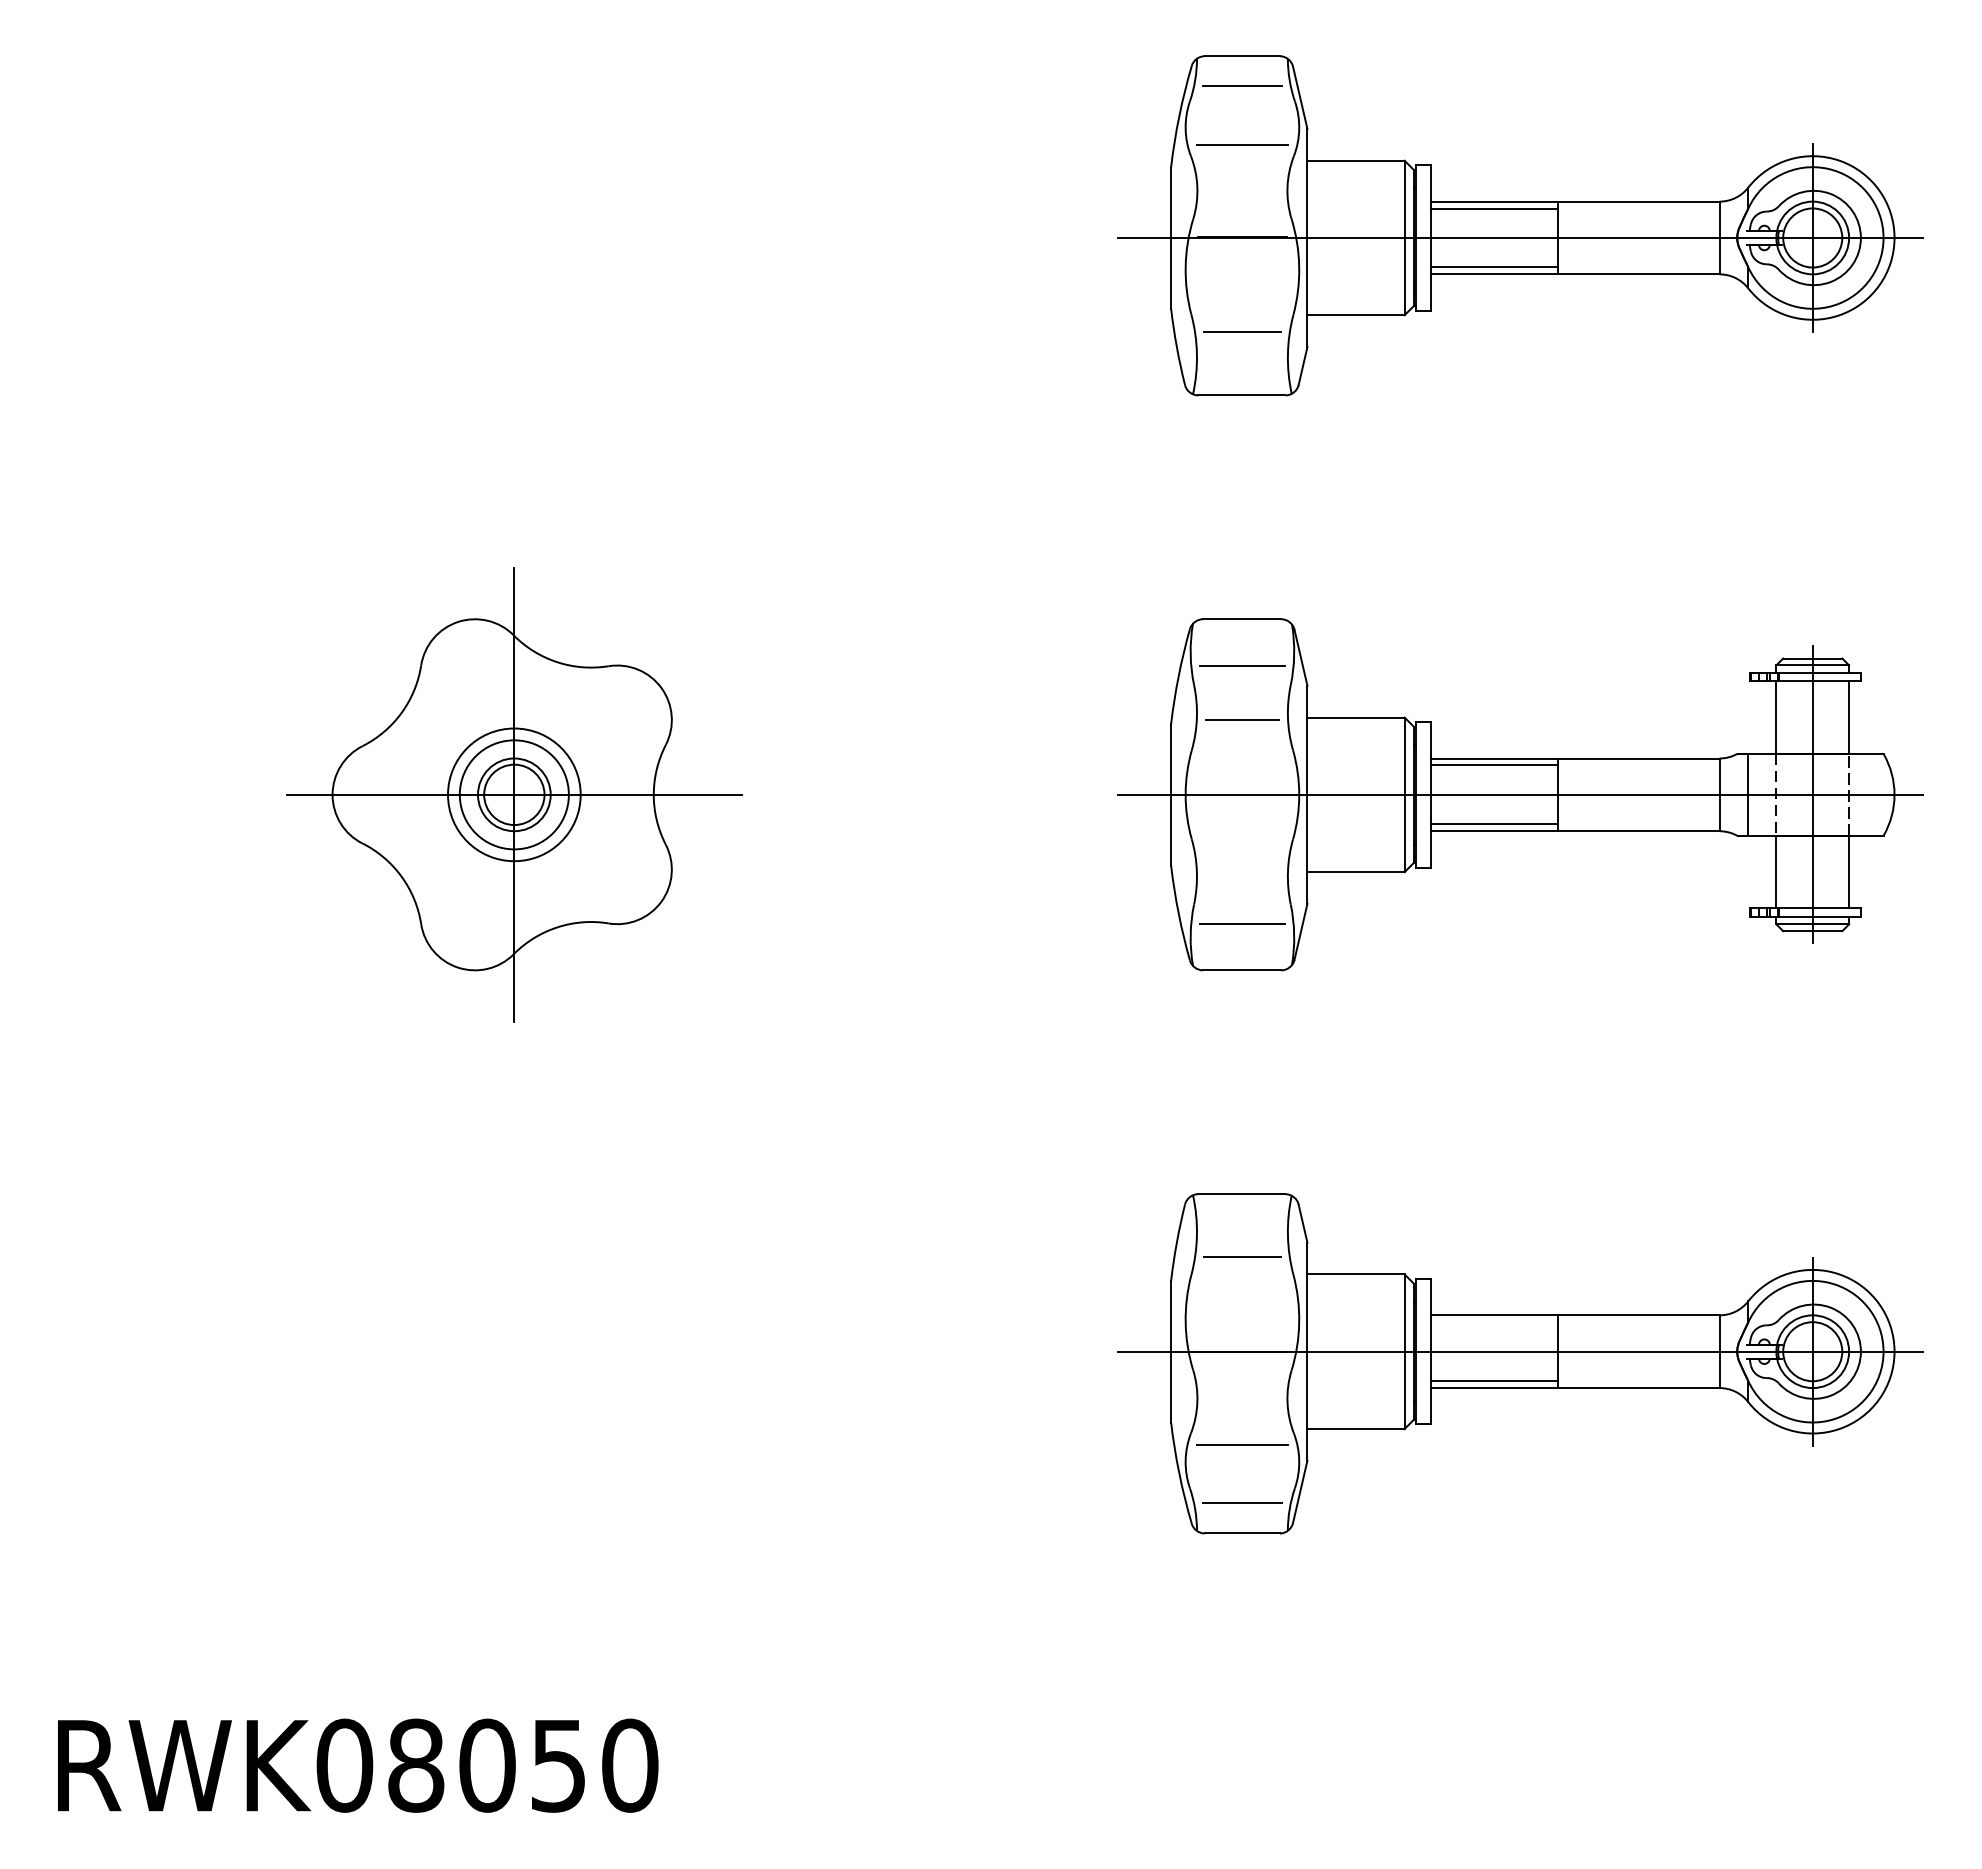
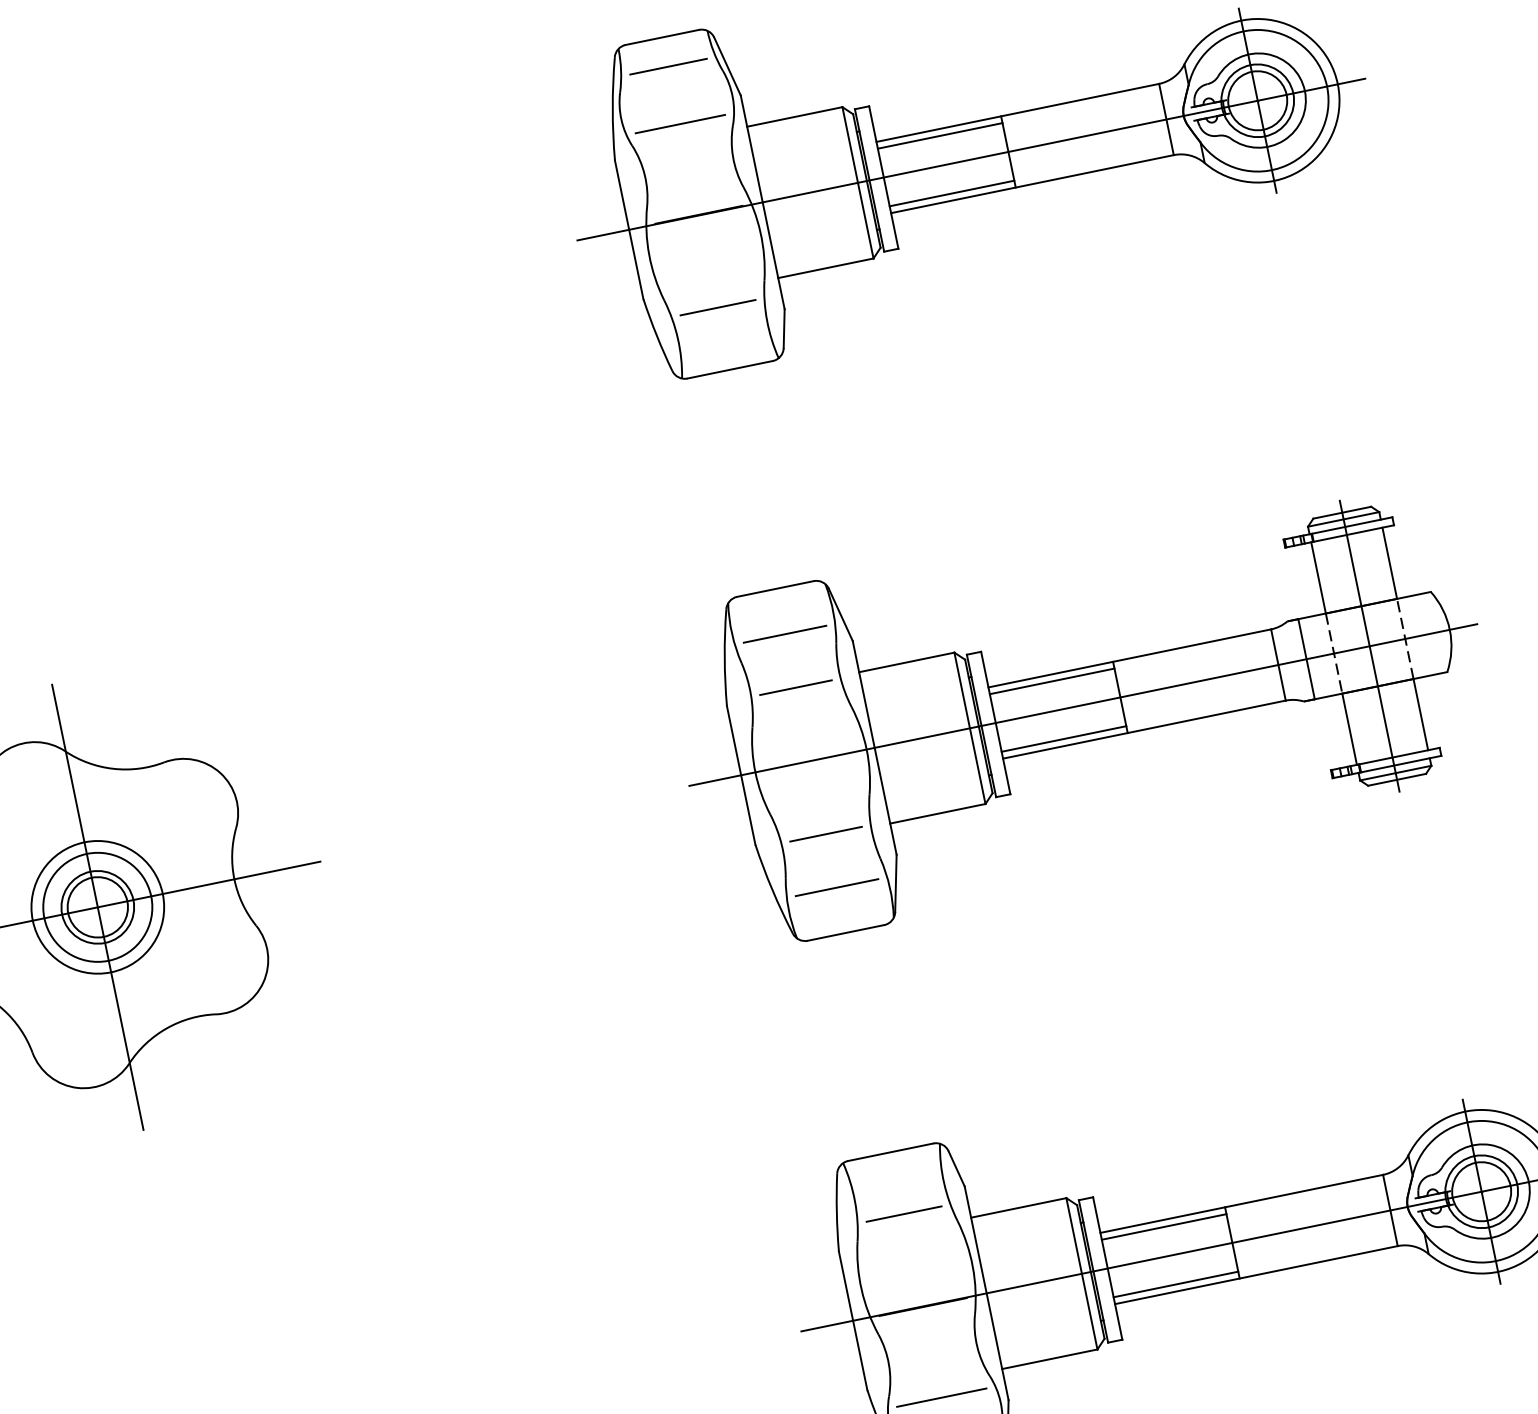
line: (1242, 869) -> (826, 834), added
line: (1494, 1322) -> (1164, 1227), added

